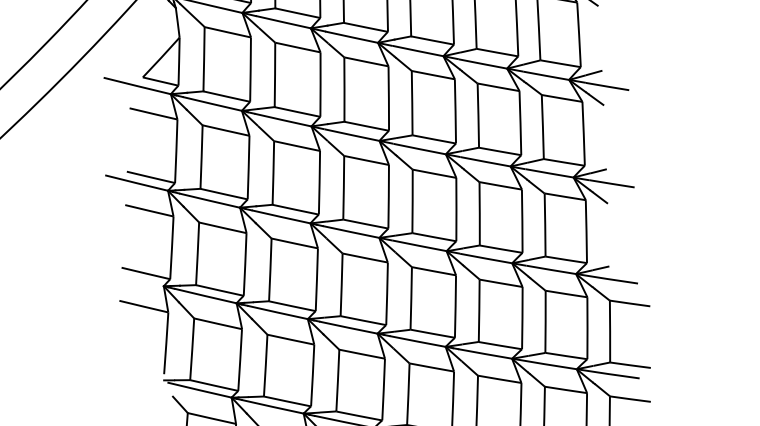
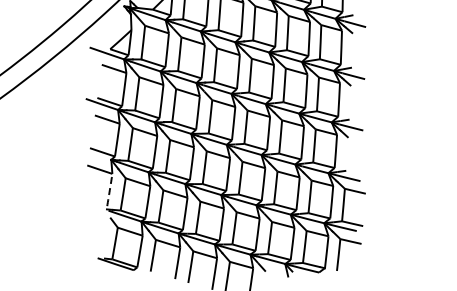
arc: (165, 344) -> (109, 190), solid -> dashed

